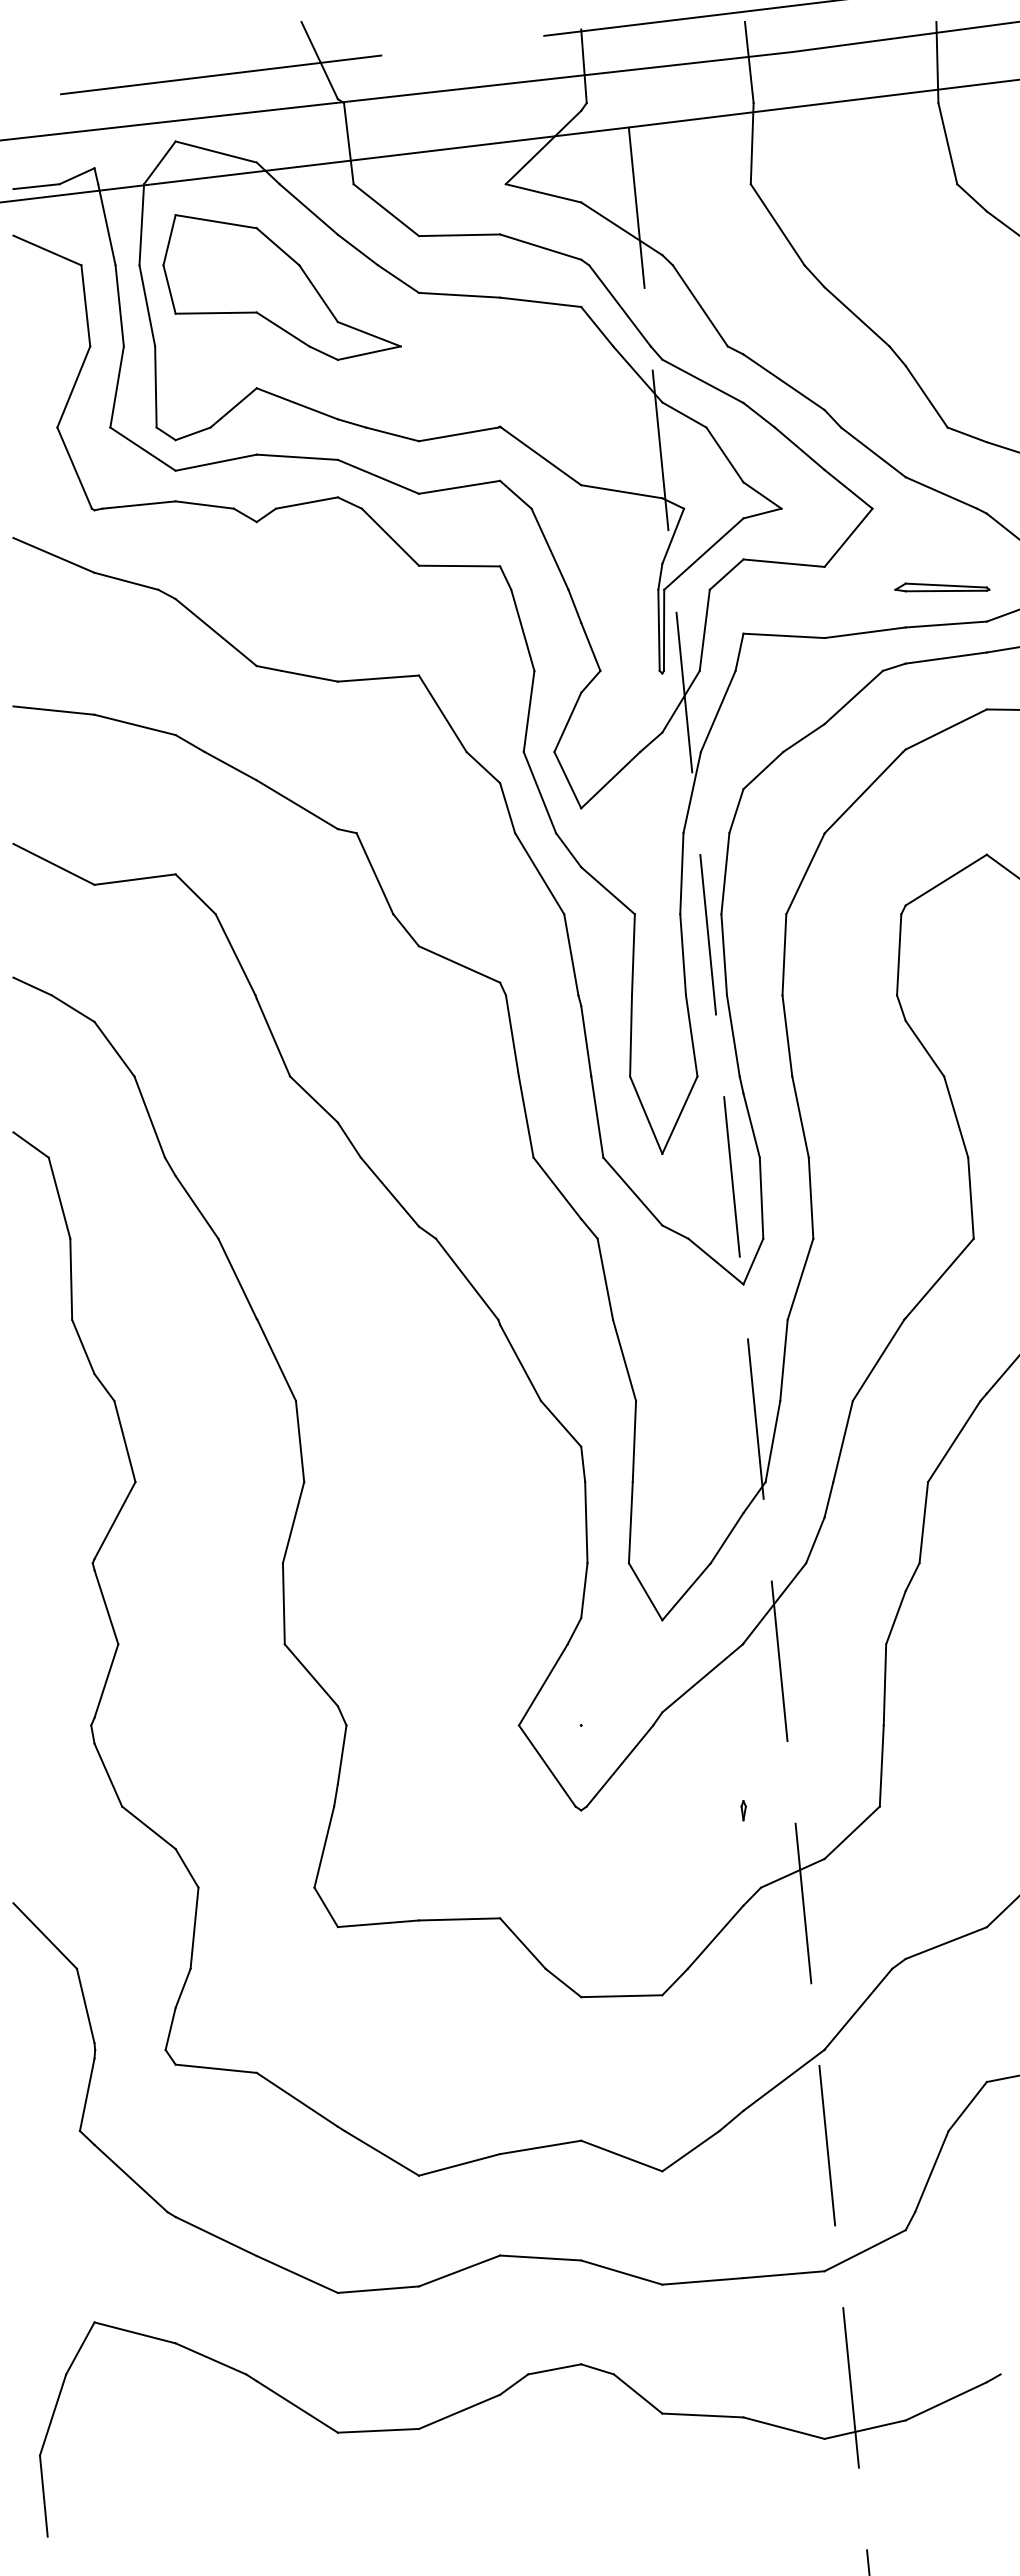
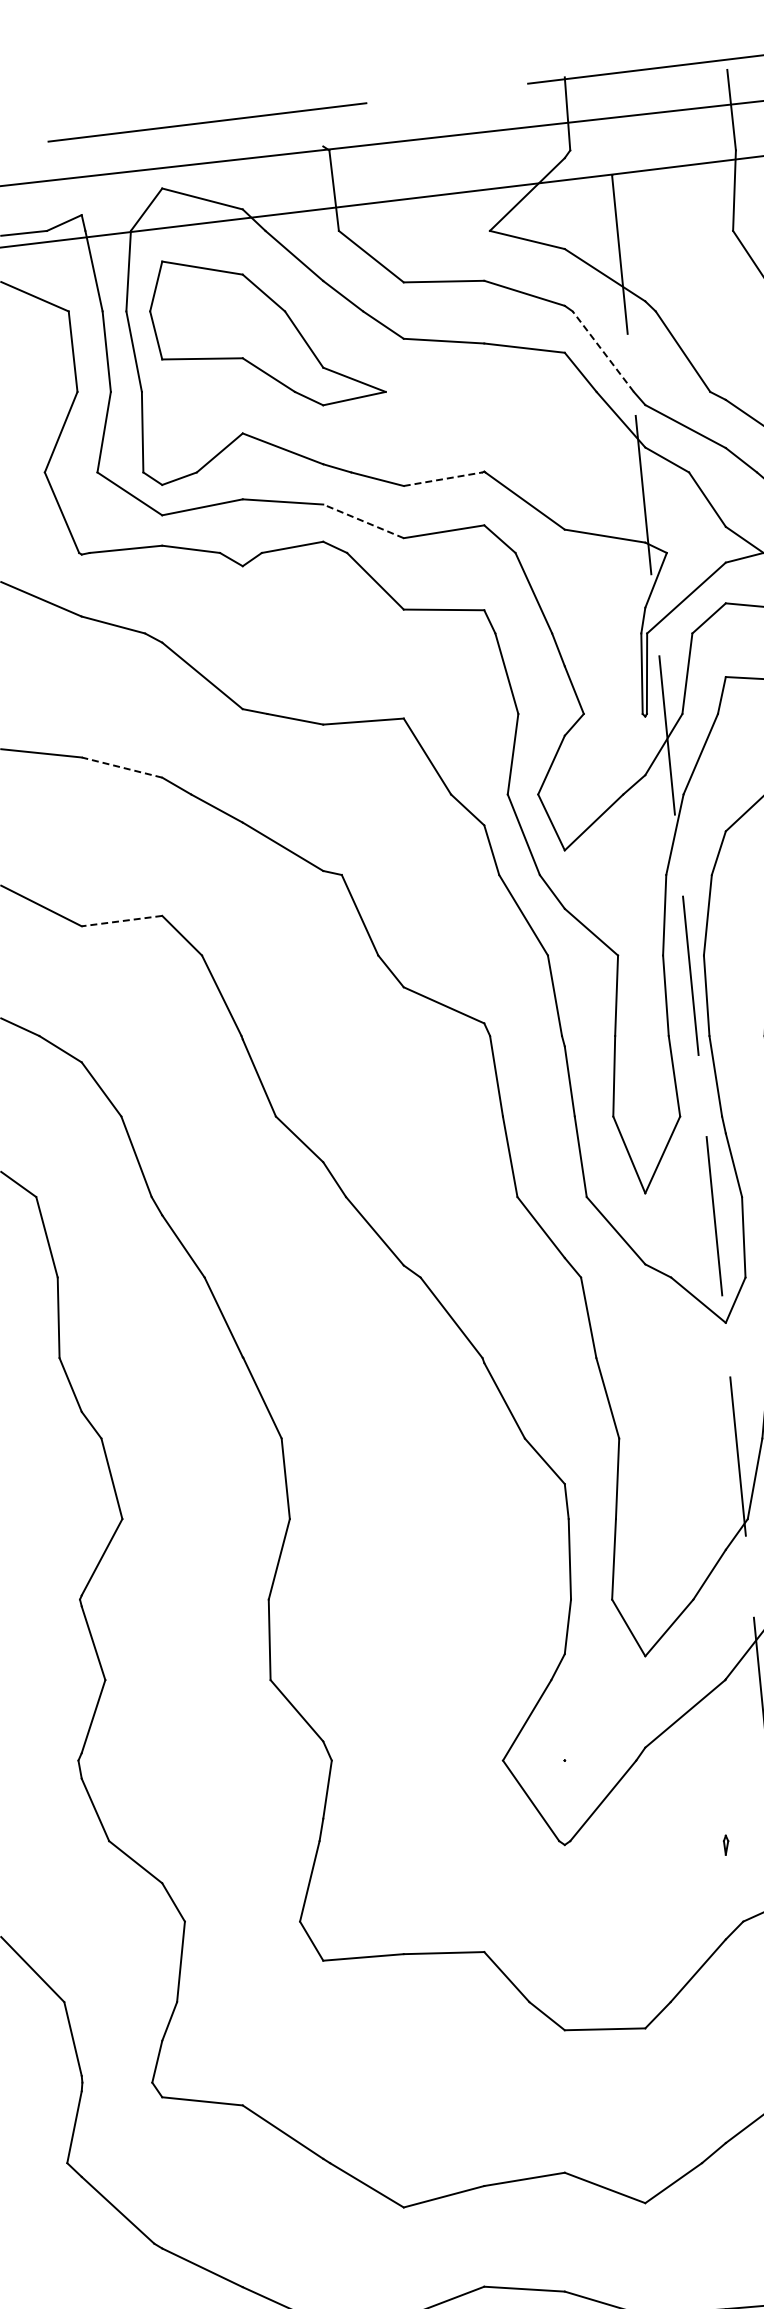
line: (319, 60) -> (305, 108), removed
line: (620, 305) -> (603, 351), solid -> dashed
line: (459, 434) -> (443, 479), solid -> dashed
line: (378, 476) -> (363, 521), solid -> dashed
line: (135, 724) -> (122, 767), solid -> dashed
line: (135, 879) -> (122, 920), solid -> dashed

